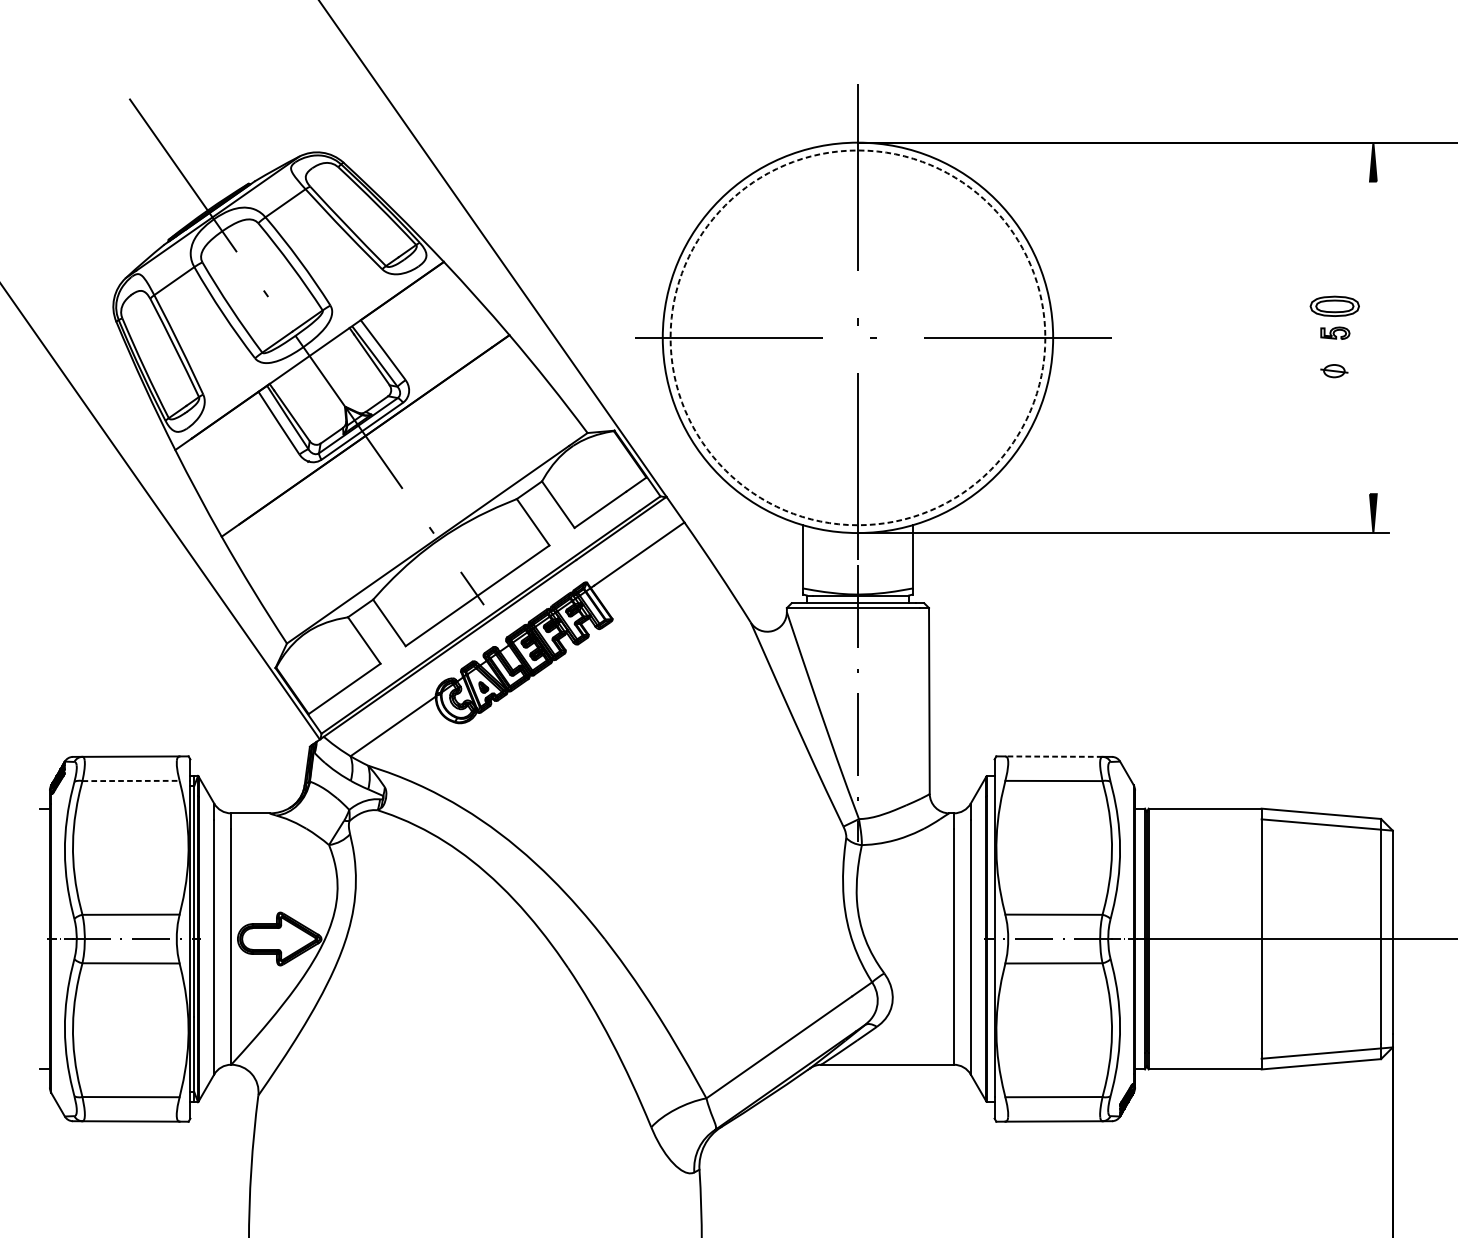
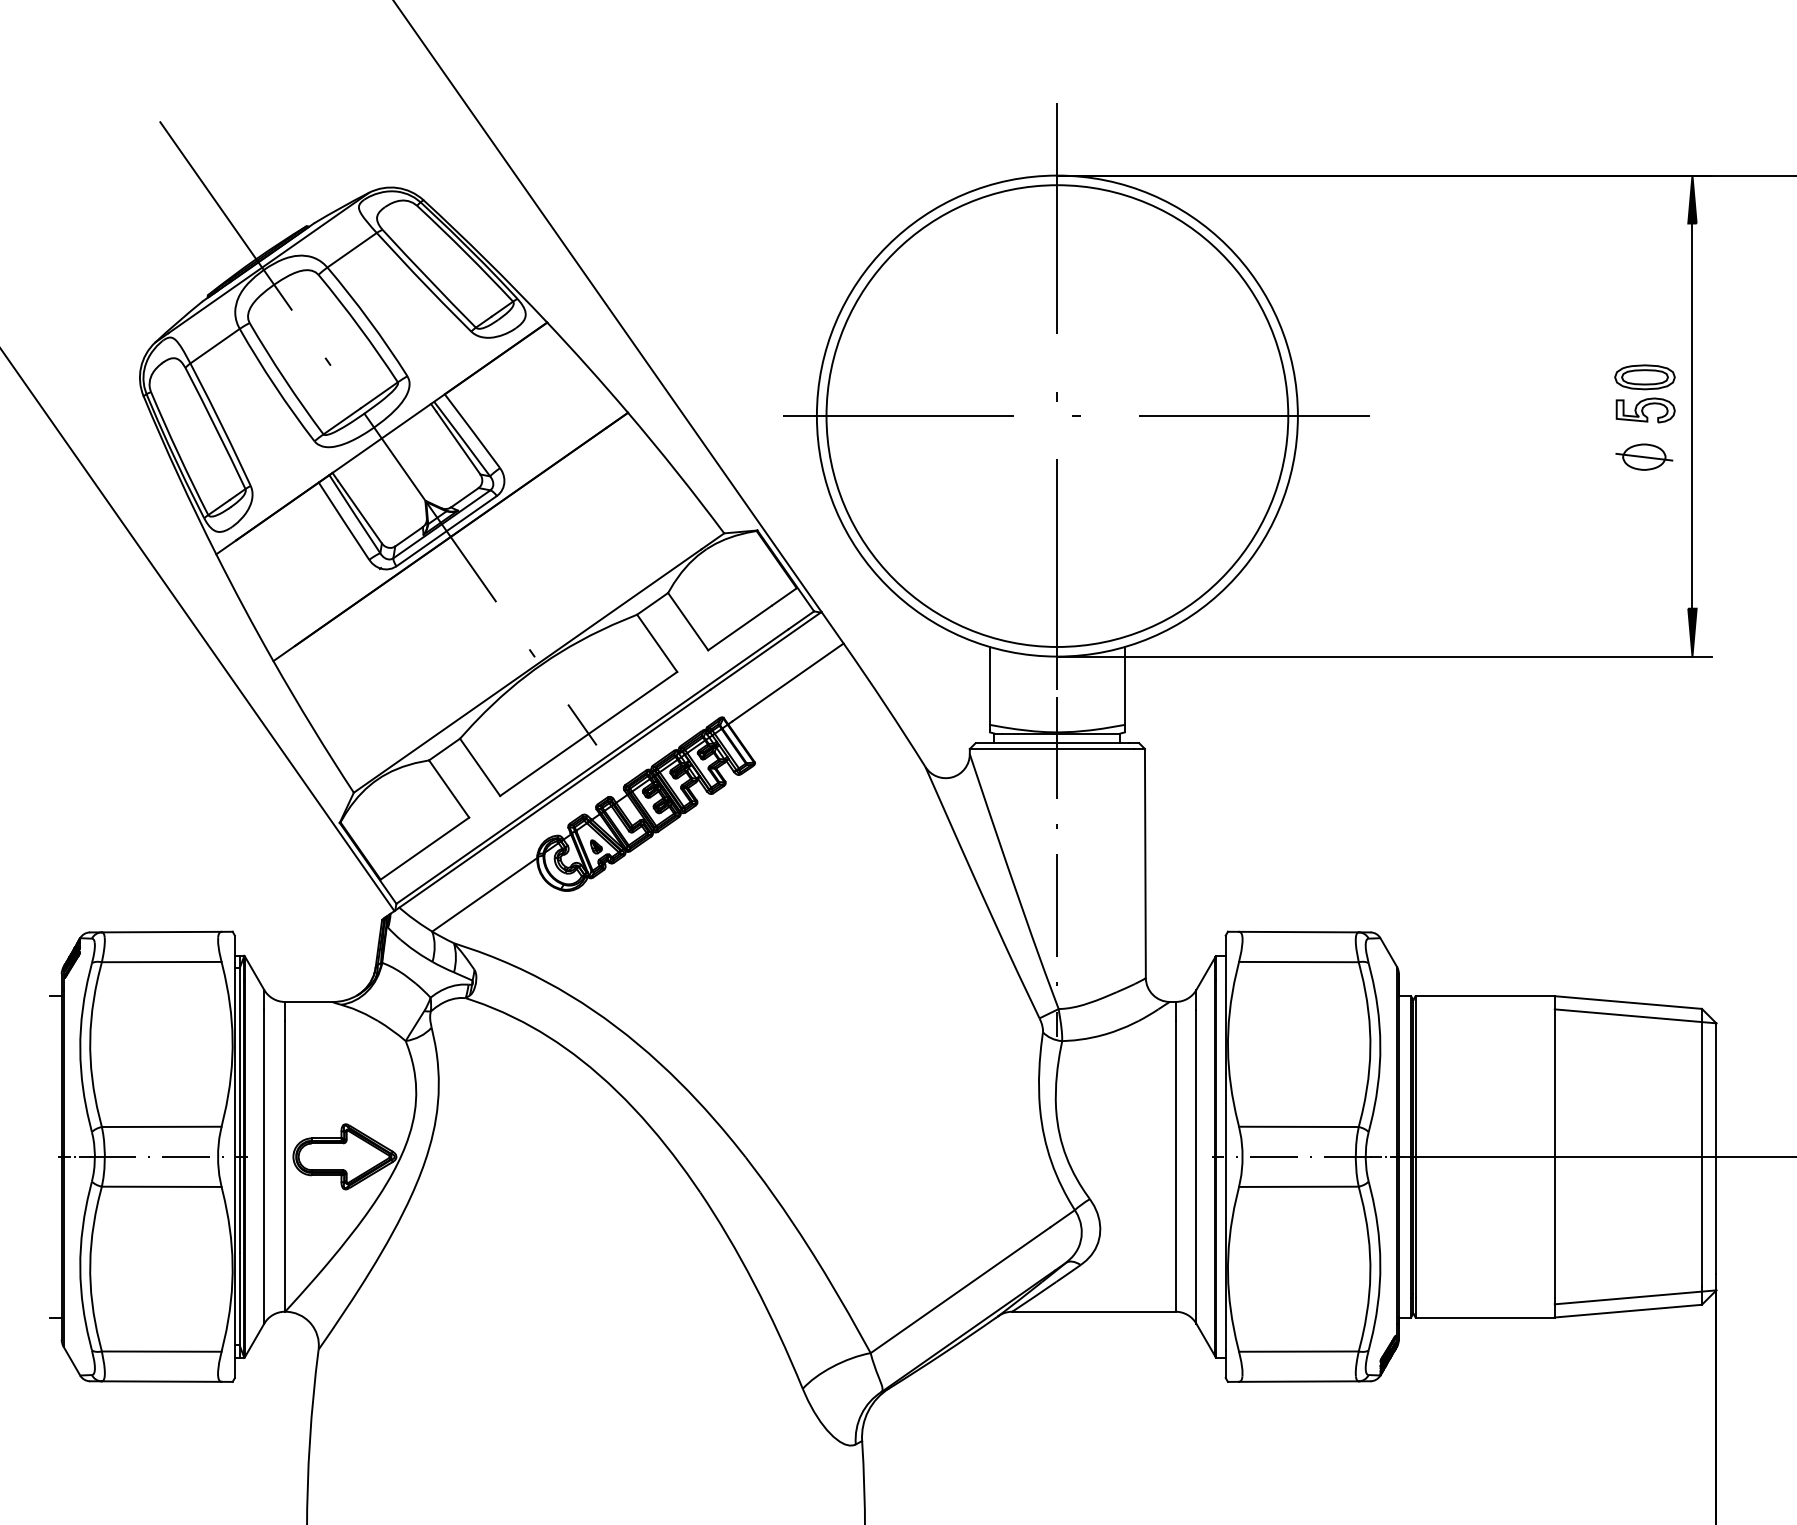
part: (1335, 333) -> (1645, 410), size x1.67
circle: (858, 337) -> (1057, 415), dashed -> solid
line: (1373, 337) -> (1692, 415), added
part: (1334, 370) -> (1644, 456), size x1.67
line: (1053, 756) -> (1298, 932), dashed -> solid
line: (130, 781) -> (161, 962), dashed -> solid

